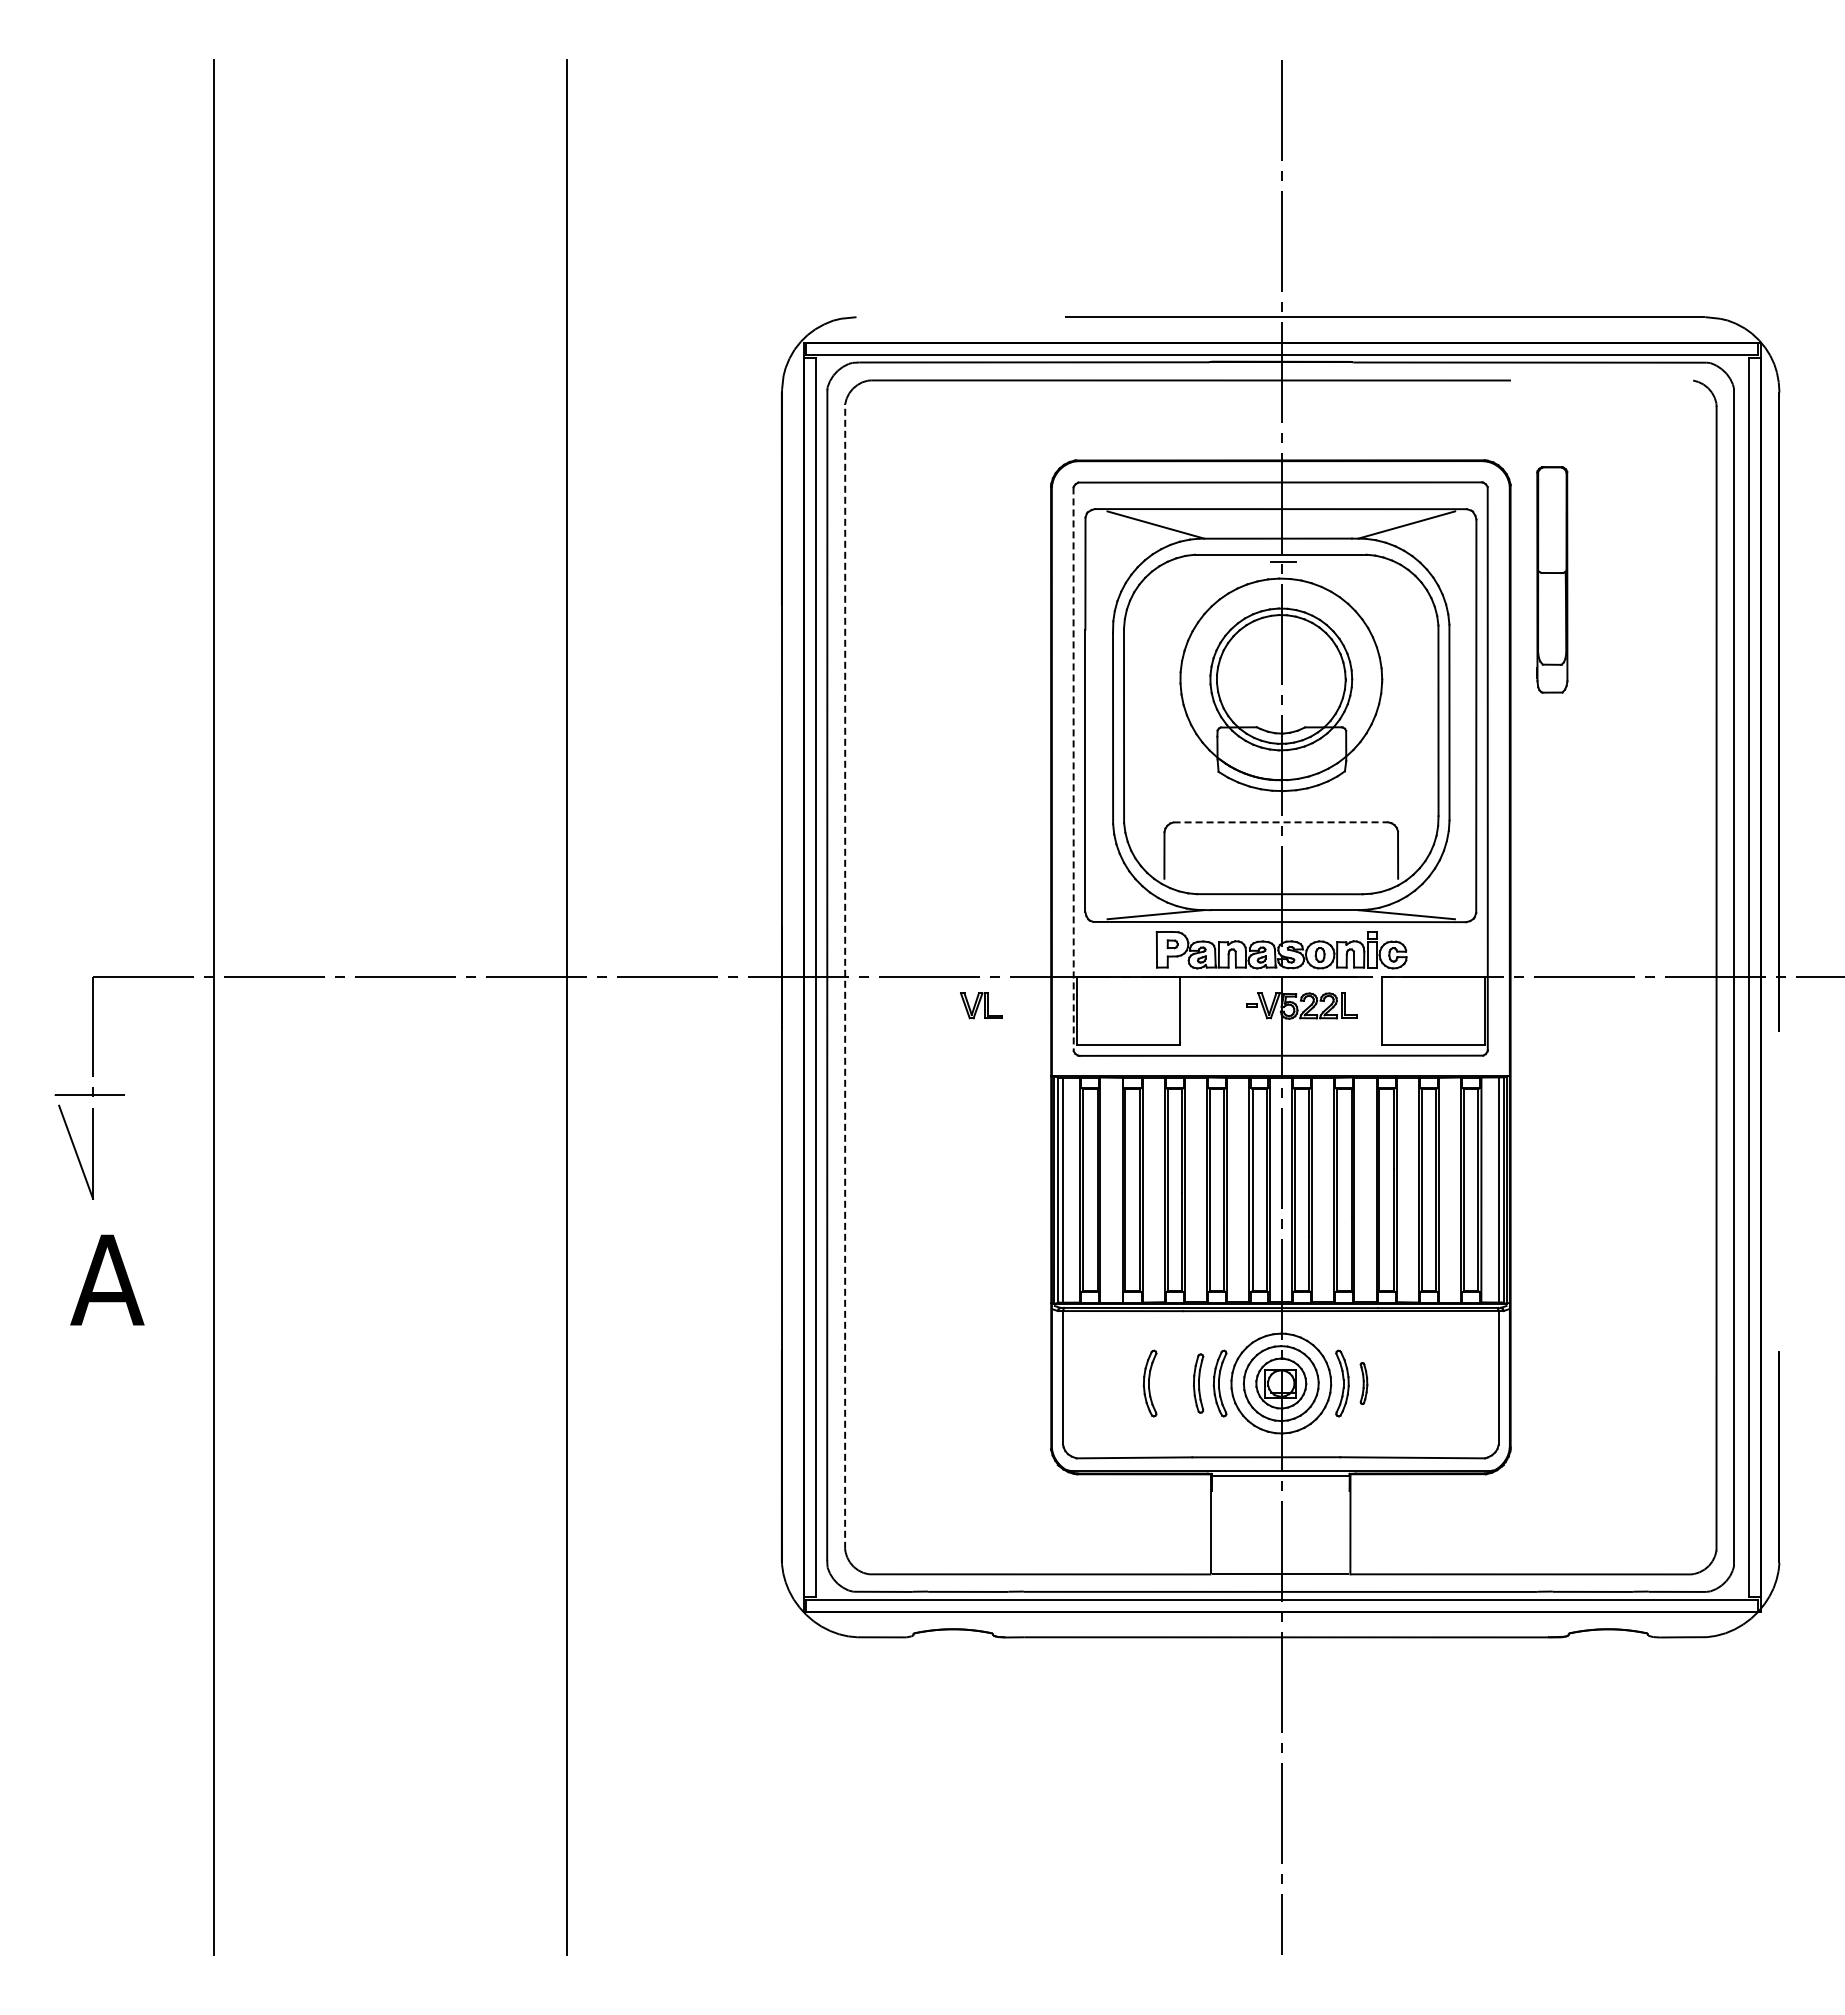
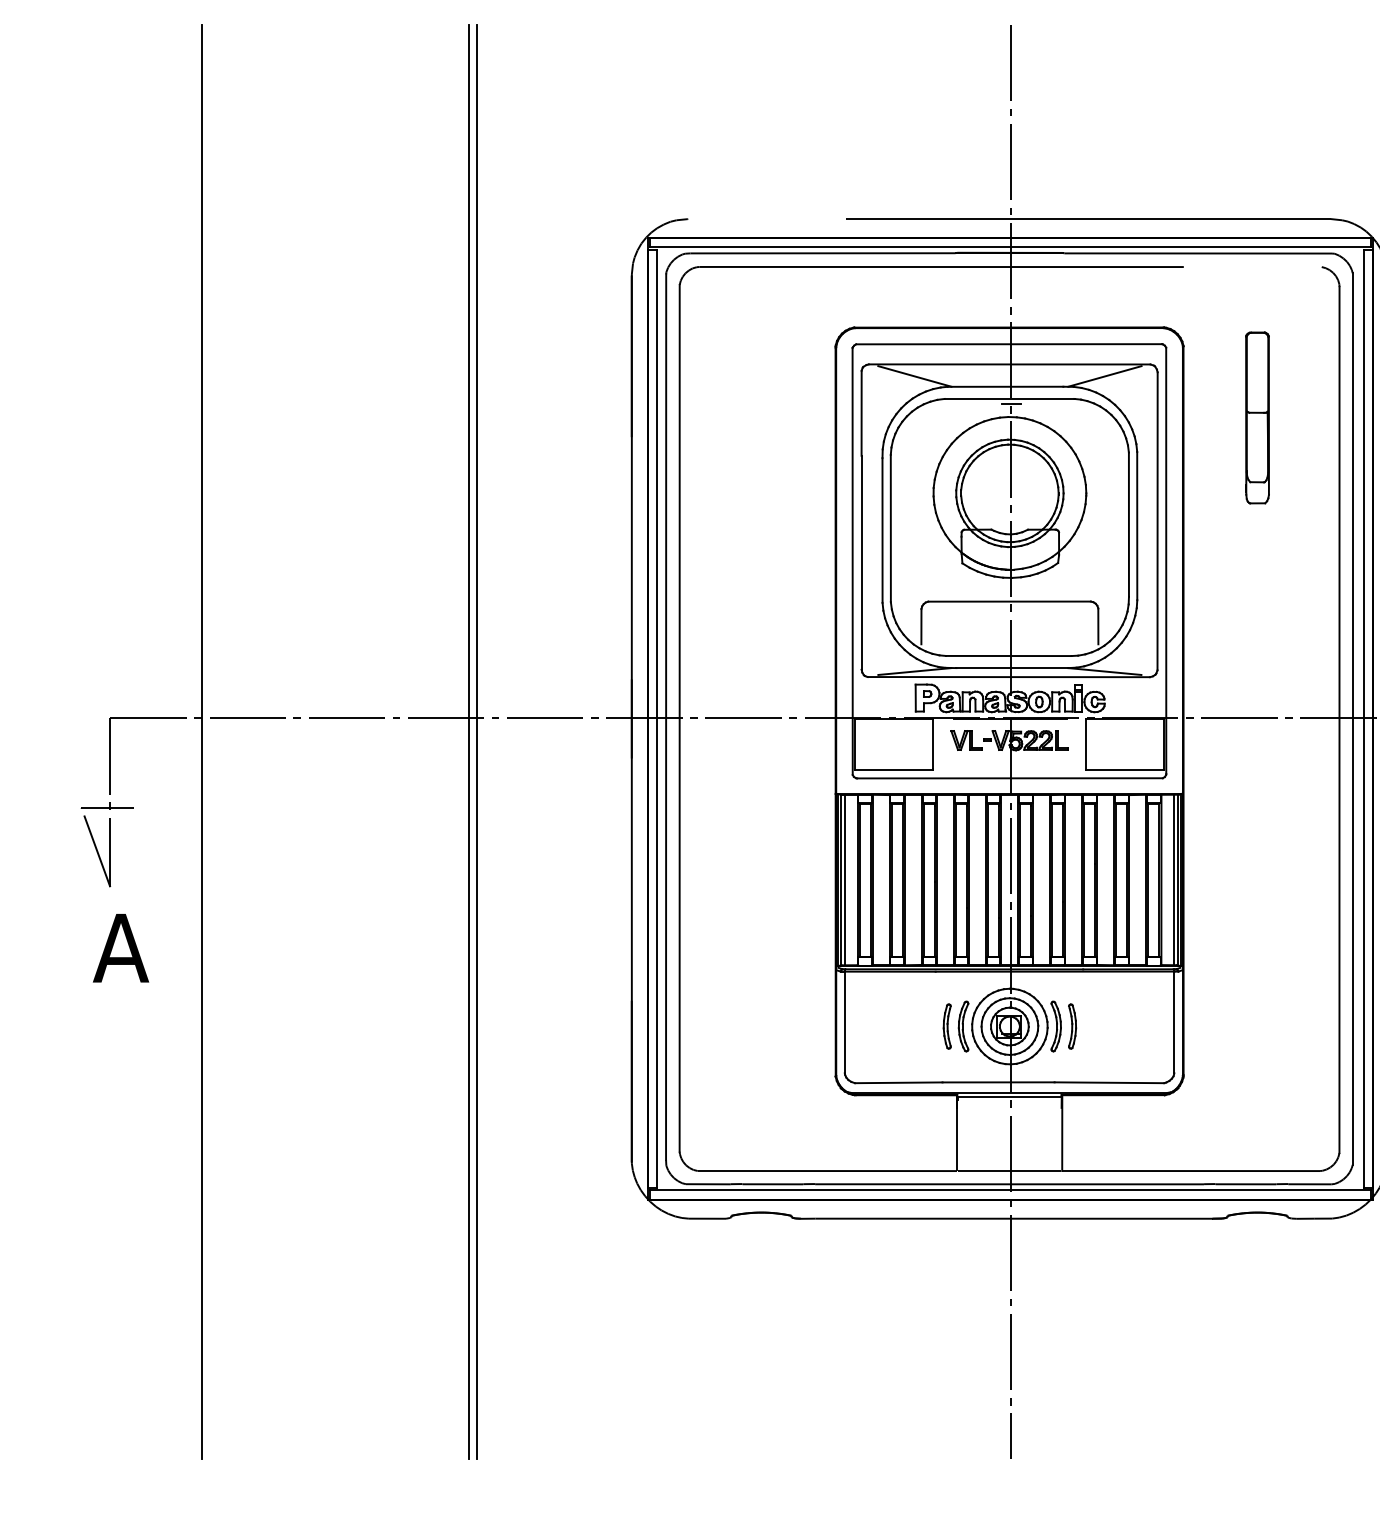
part: (1552, 579) -> (1257, 417), moved
line: (1073, 769) -> (852, 561), dashed -> solid
line: (1281, 822) -> (1010, 601), dashed -> solid
line: (845, 976) -> (679, 718), dashed -> solid
part: (981, 1005) -> (966, 740), moved
line: (576, 1007) -> (476, 741), added
part: (1149, 1383) -> (910, 1026), removed
part: (1363, 1383) -> (1072, 1026), size x1.43

